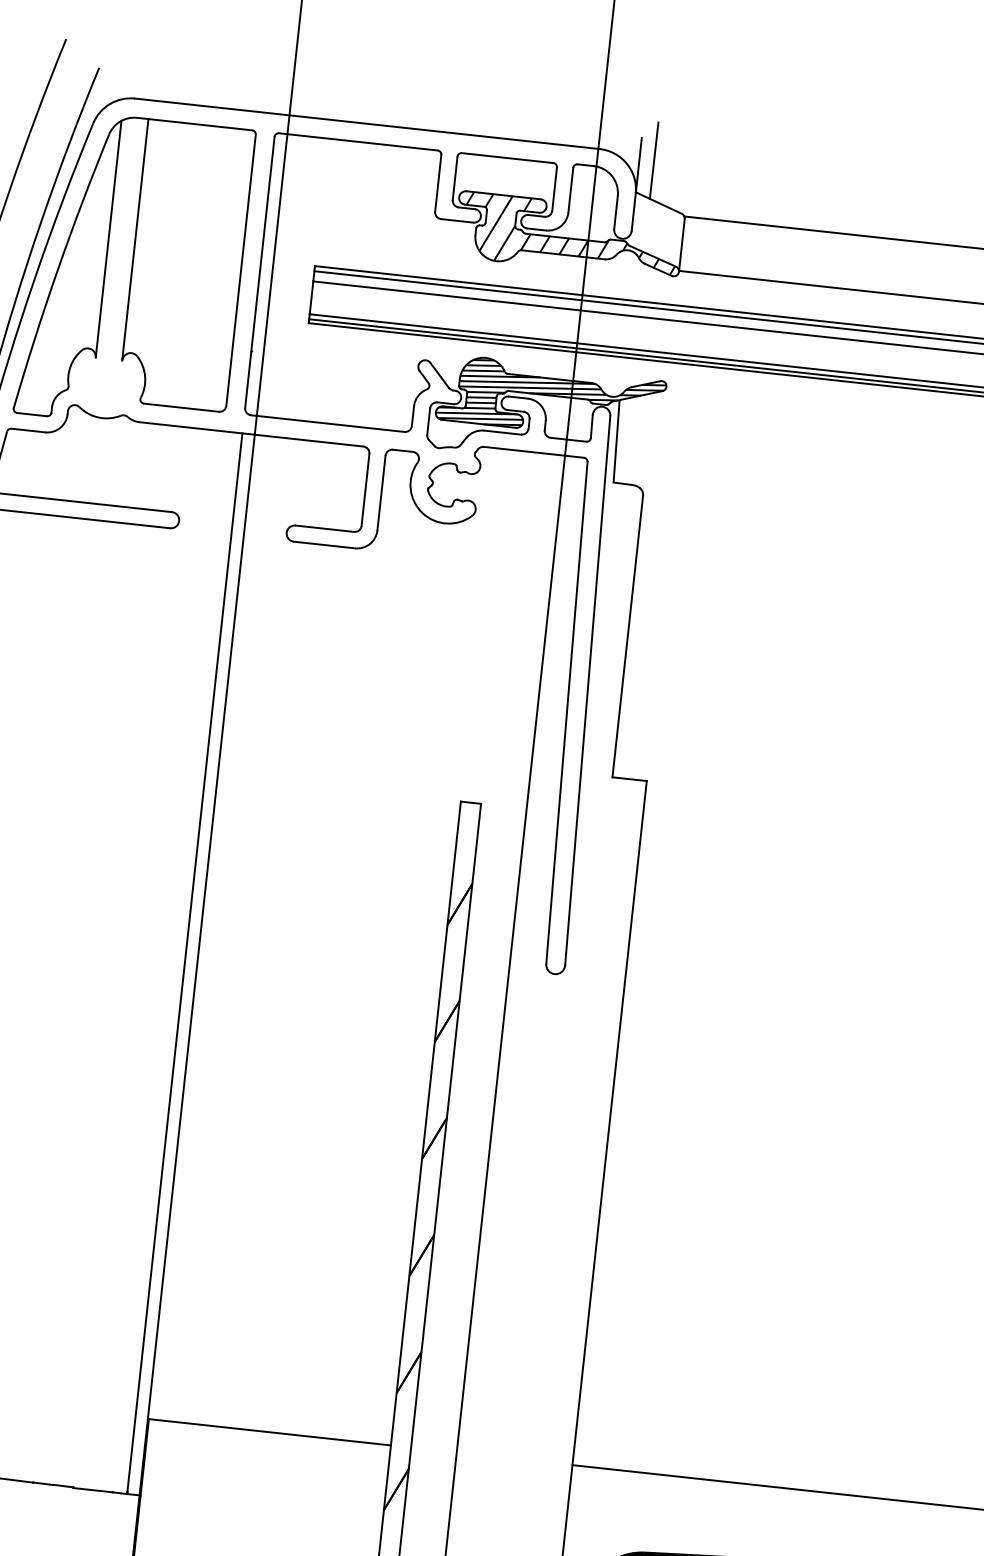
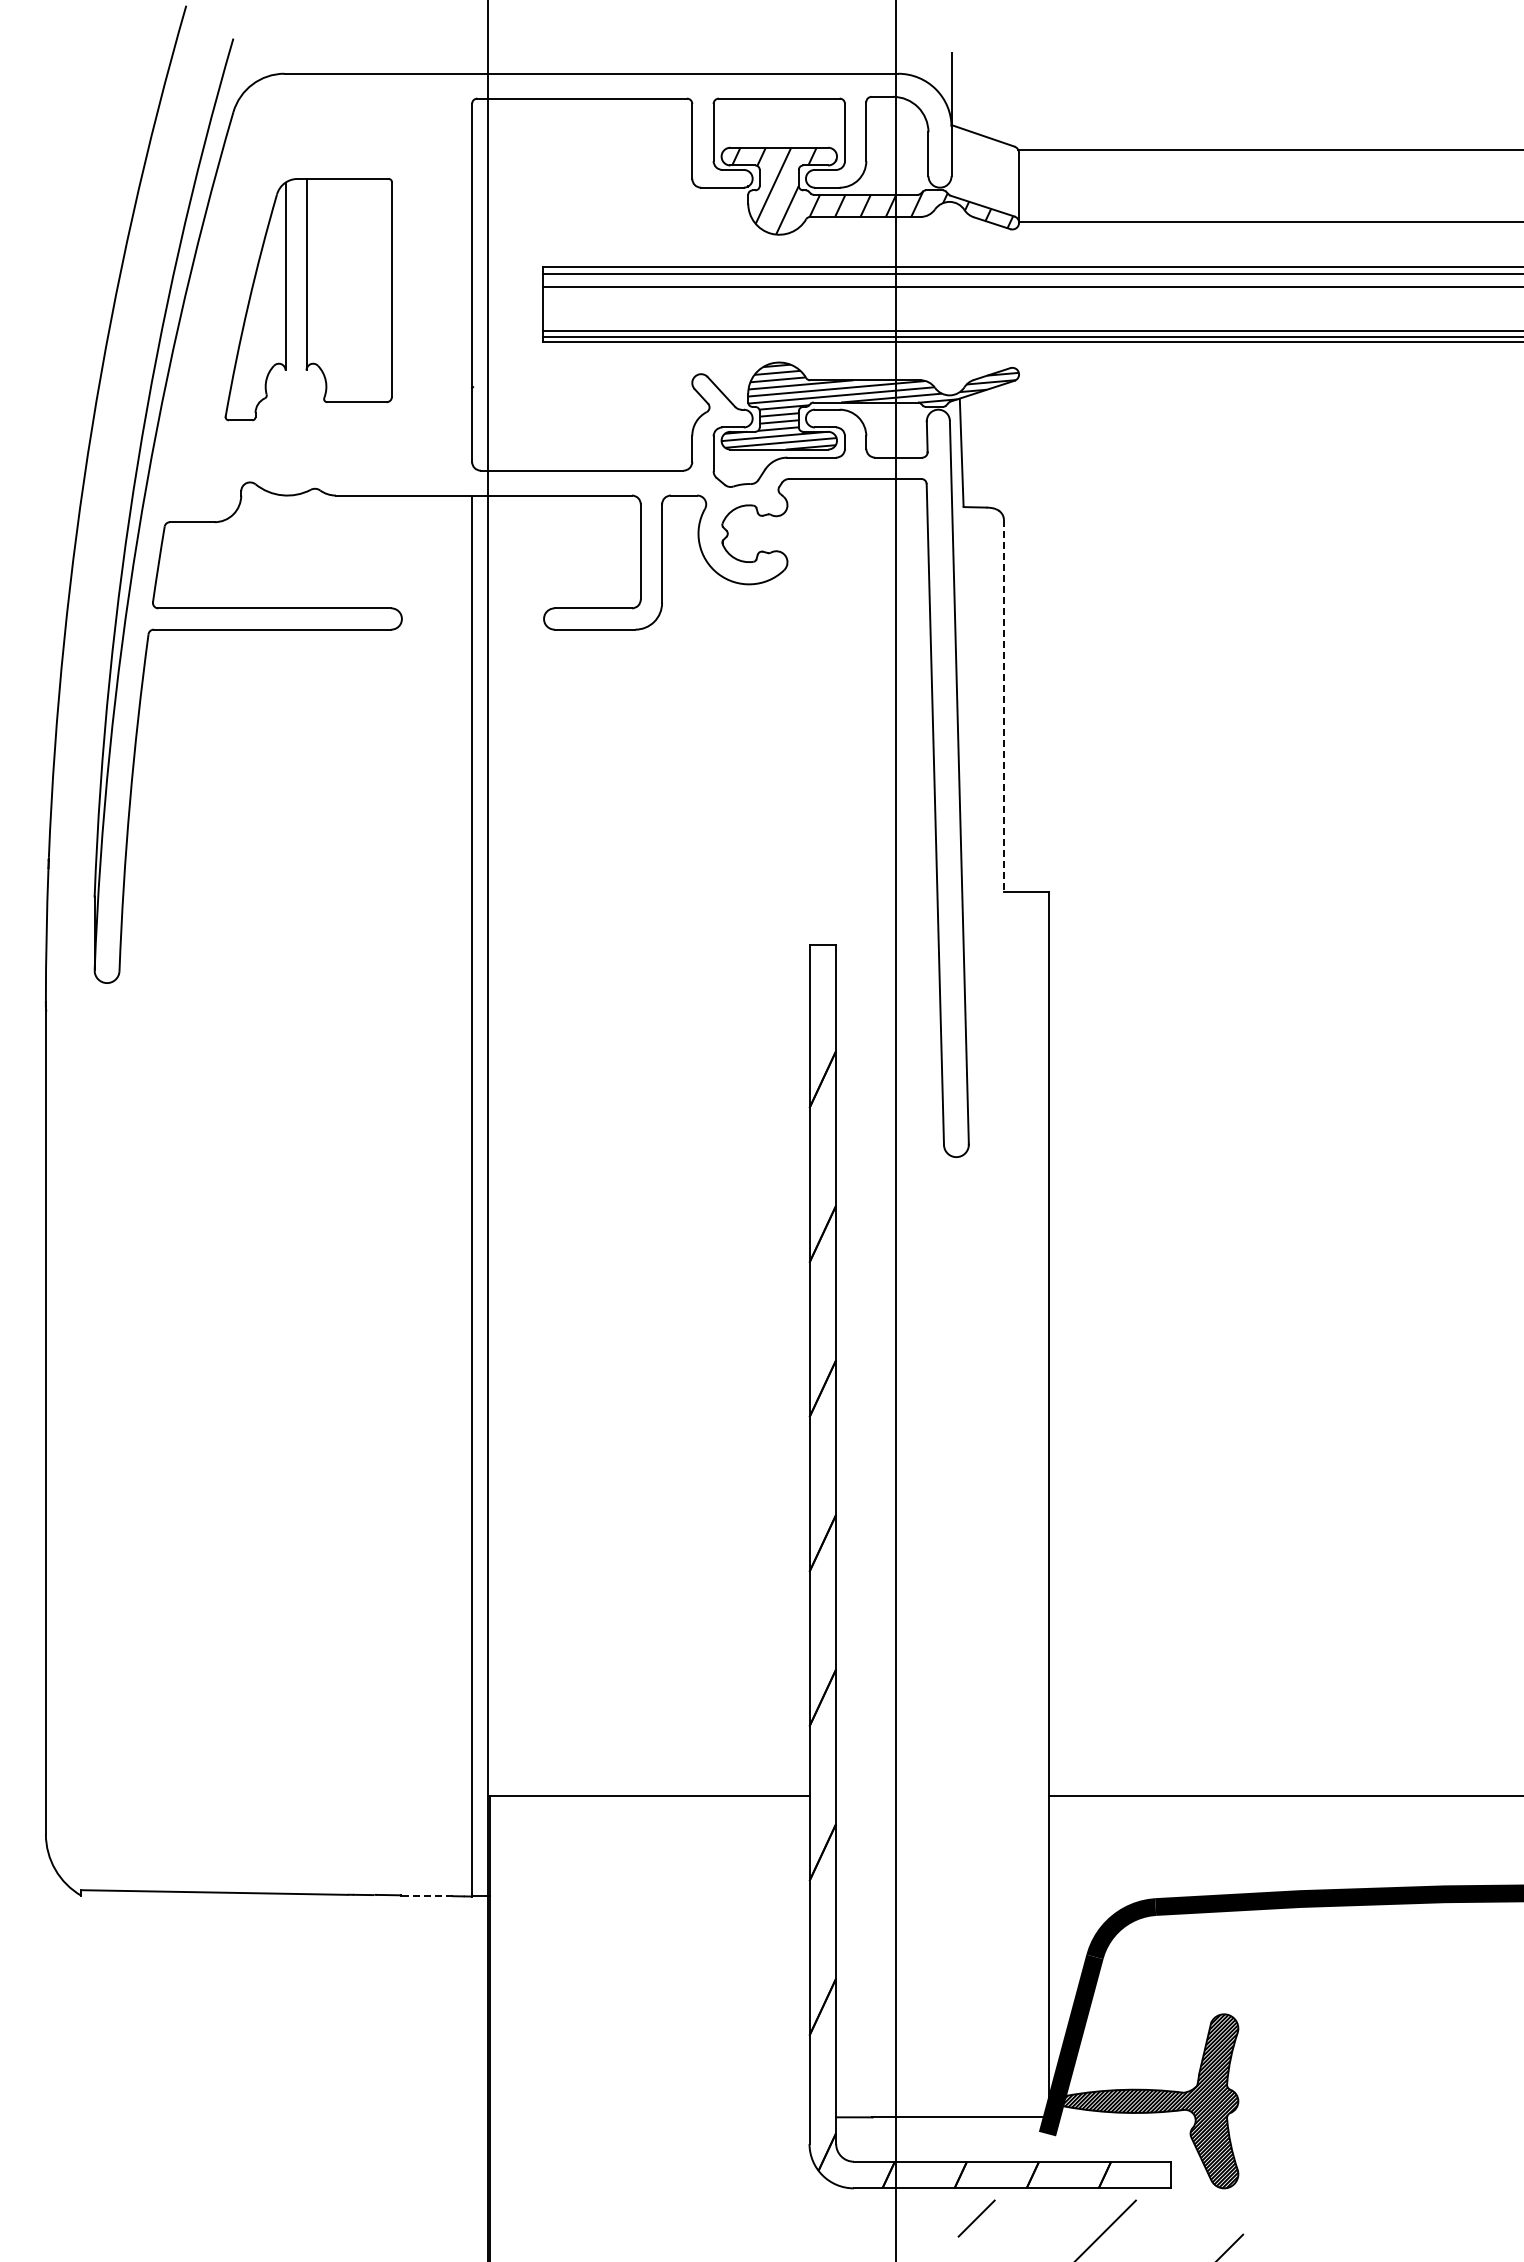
line: (653, 160) -> (970, 80), removed
part: (134, 271) -> (308, 299), size x0.6
line: (627, 636) -> (1003, 706), solid -> dashed
line: (92, 1490) -> (426, 1896), solid -> dashed

